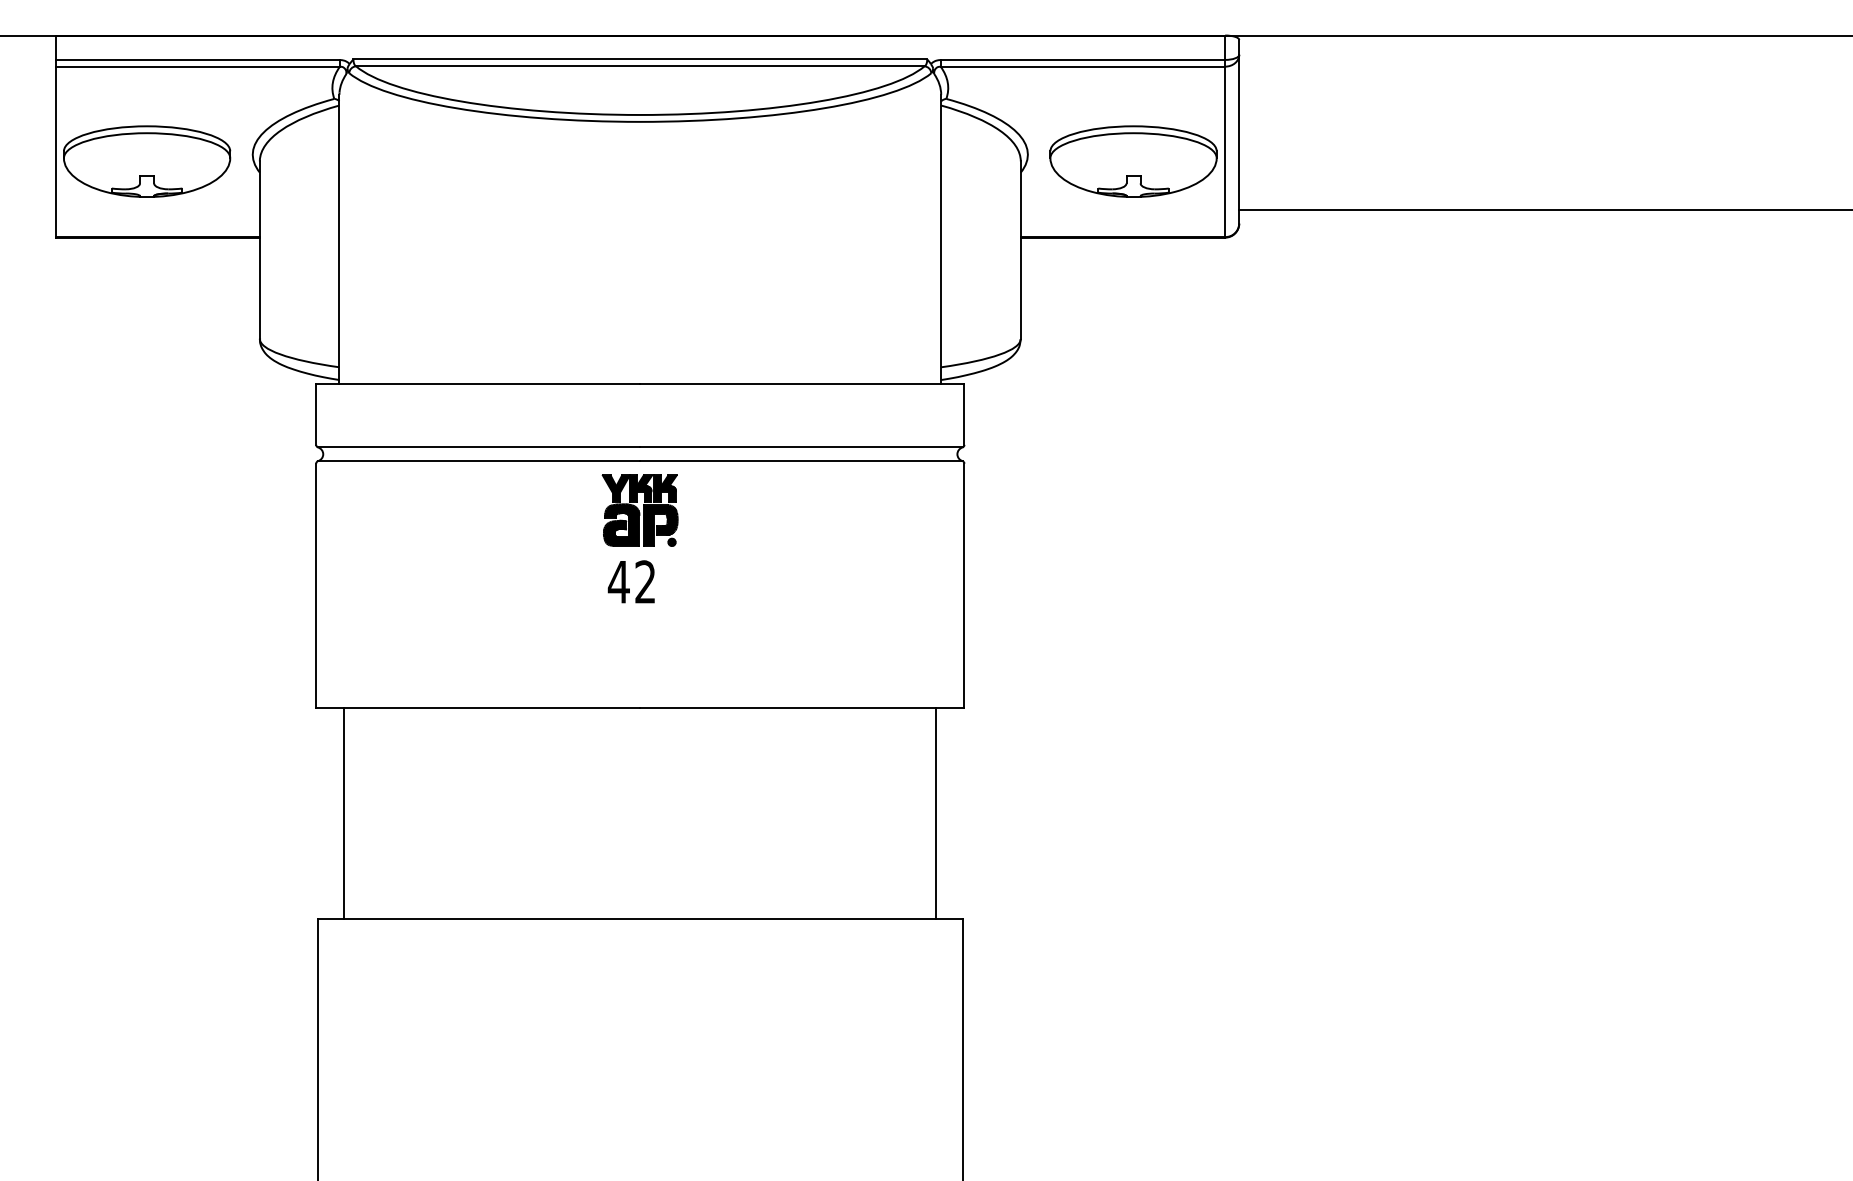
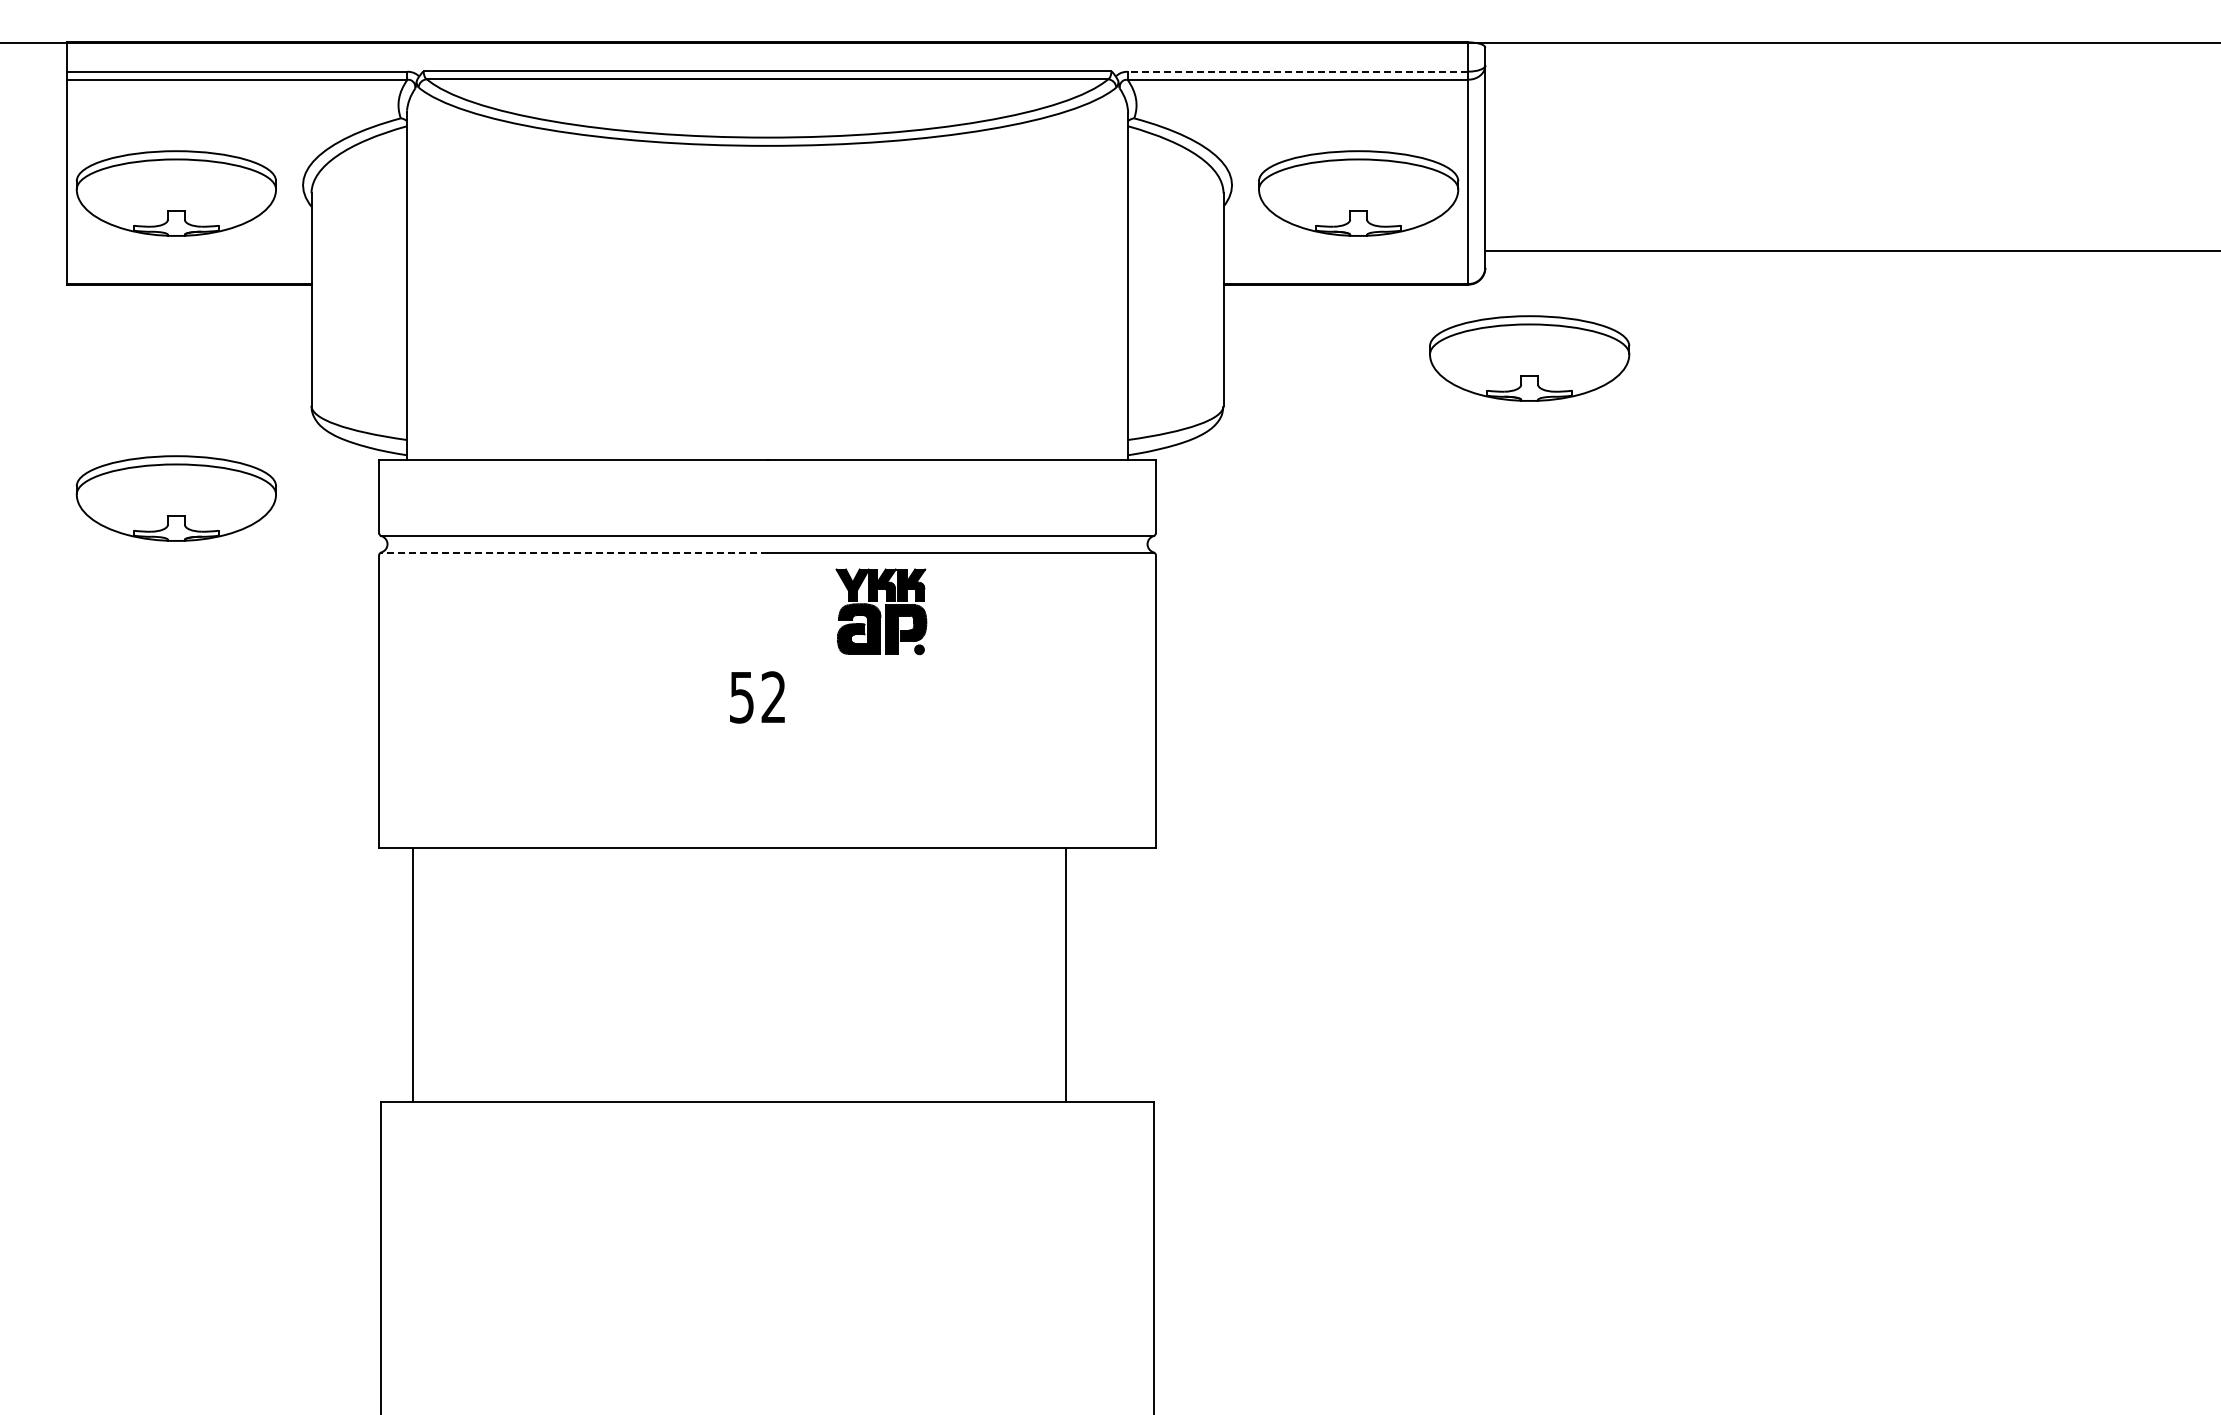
line: (1082, 59) -> (1297, 71), solid -> dashed
part: (1276, 299) -> (1529, 358), added
part: (146, 416) -> (175, 498), added
line: (478, 461) -> (573, 552), solid -> dashed
part: (640, 510) -> (881, 611), moved
text: (618, 582) -> (741, 697), 42 -> 52
line: (936, 813) -> (1066, 974), moved

